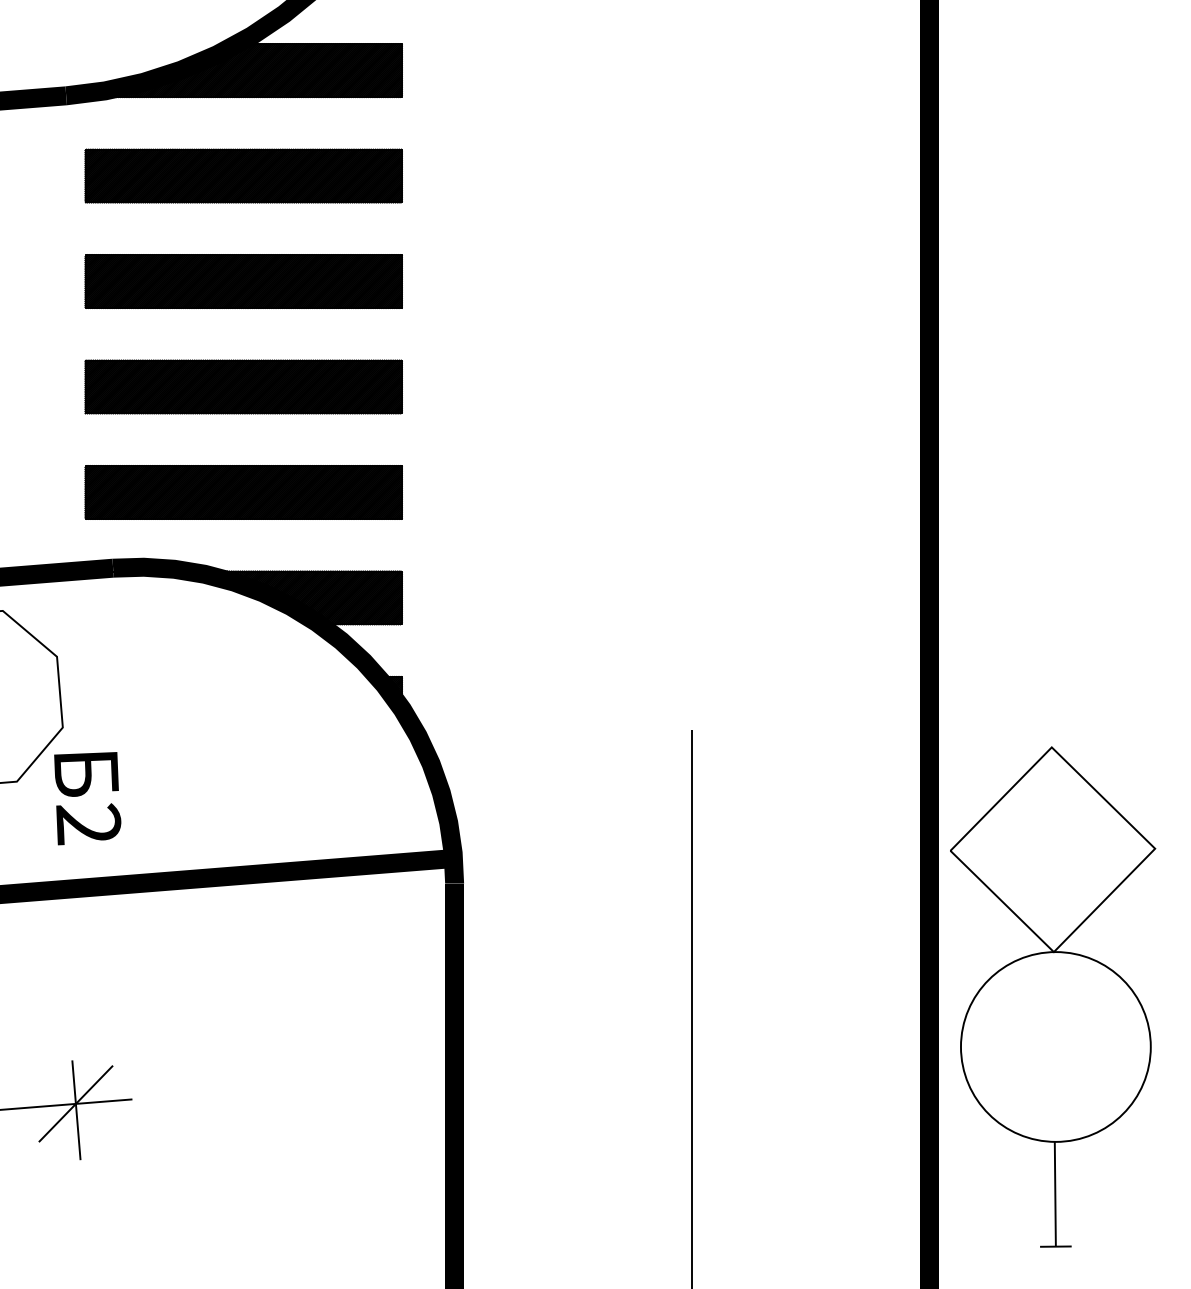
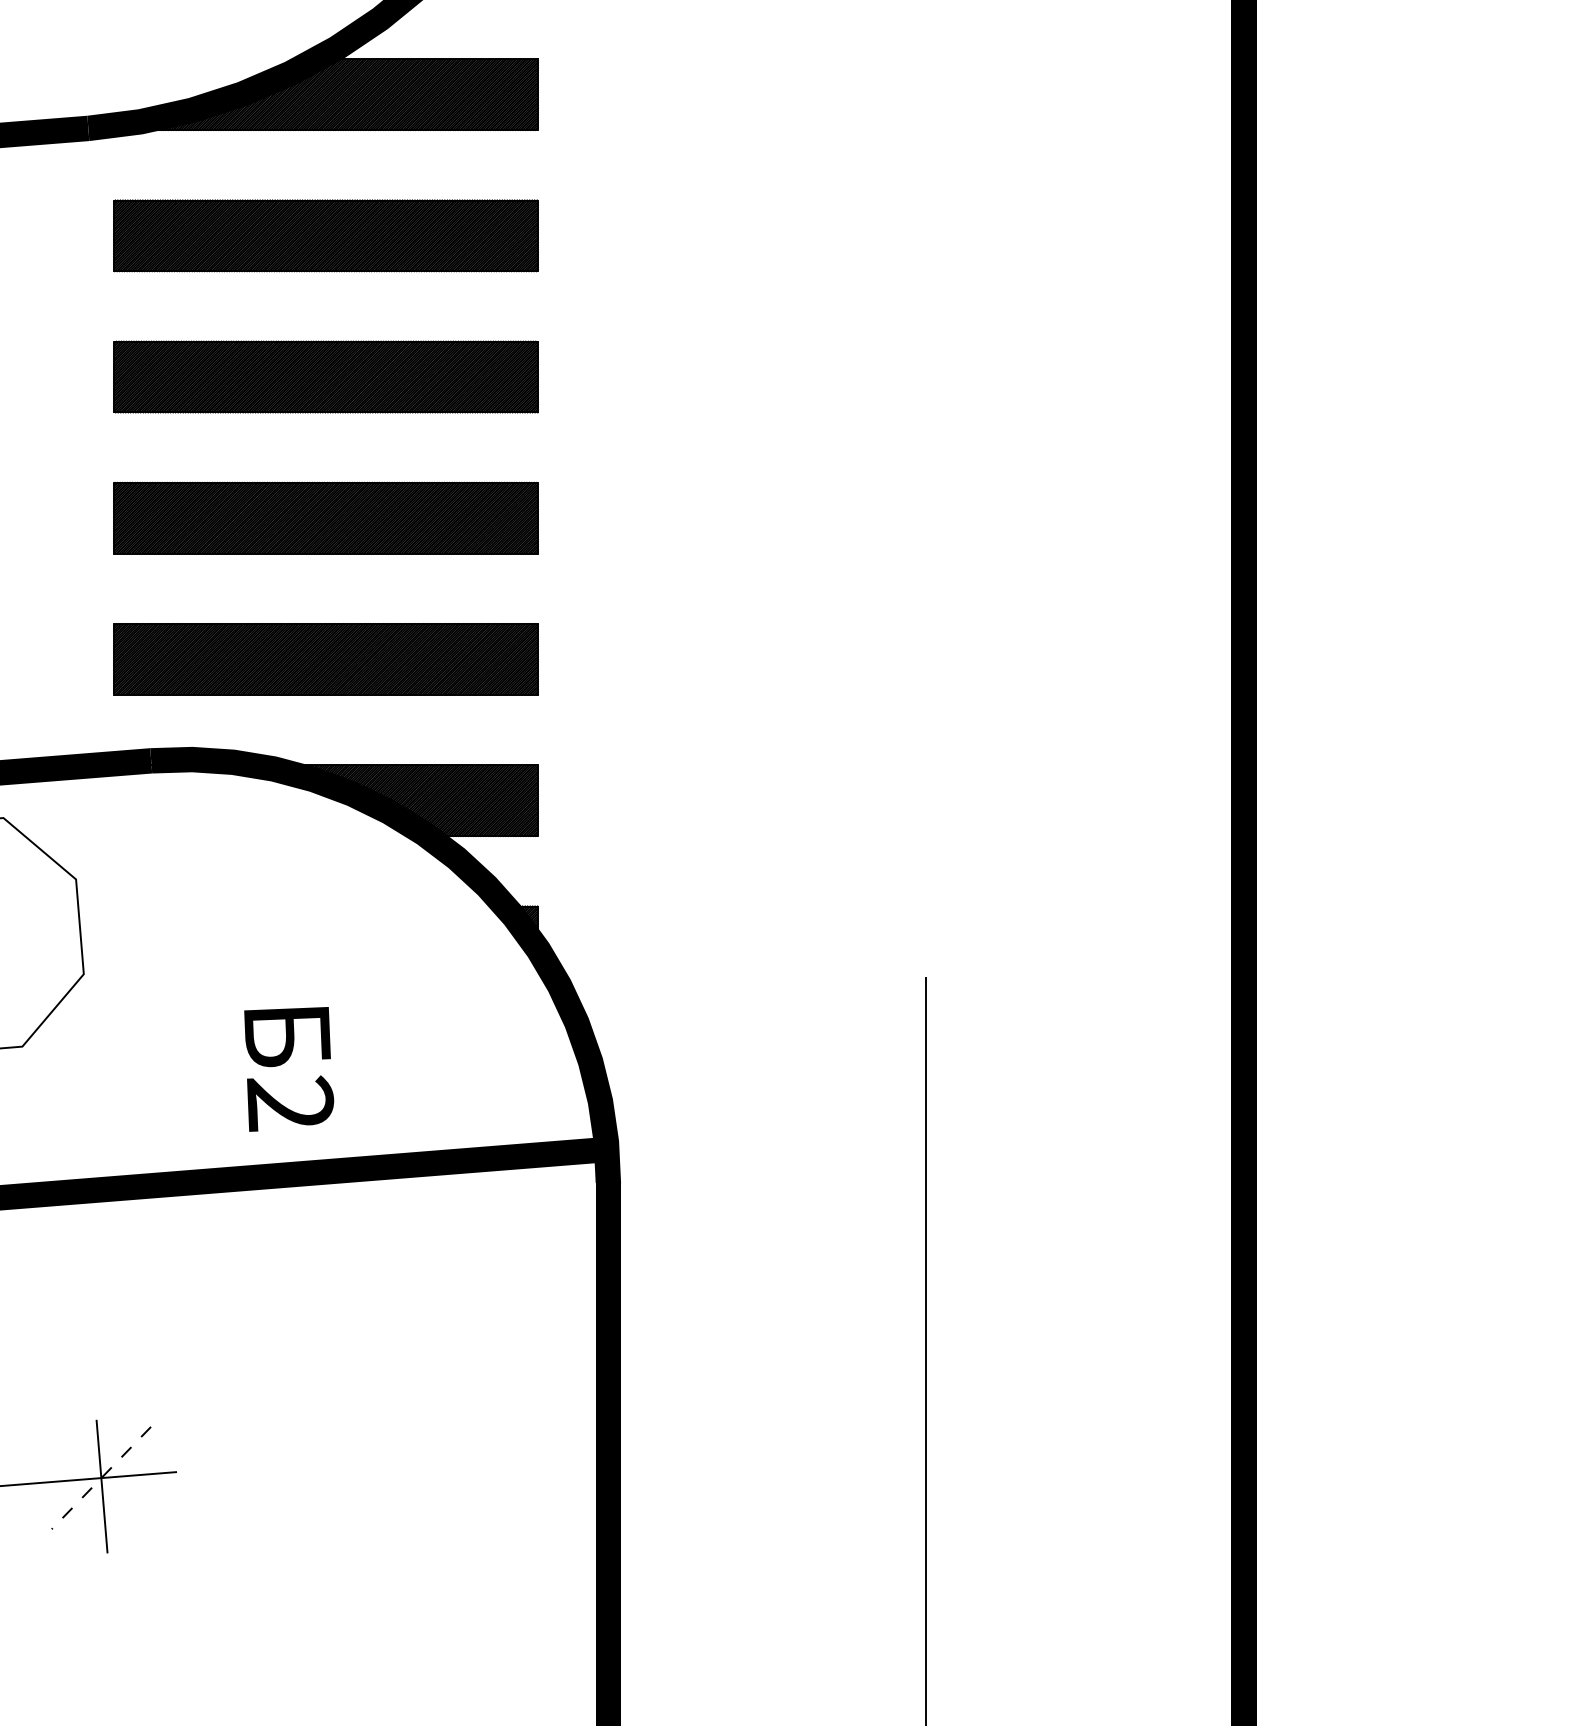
text: (87, 798) -> (289, 1069), moved
part: (1052, 996) -> (1409, 1334), removed
line: (76, 1104) -> (101, 1478), solid -> dashed

